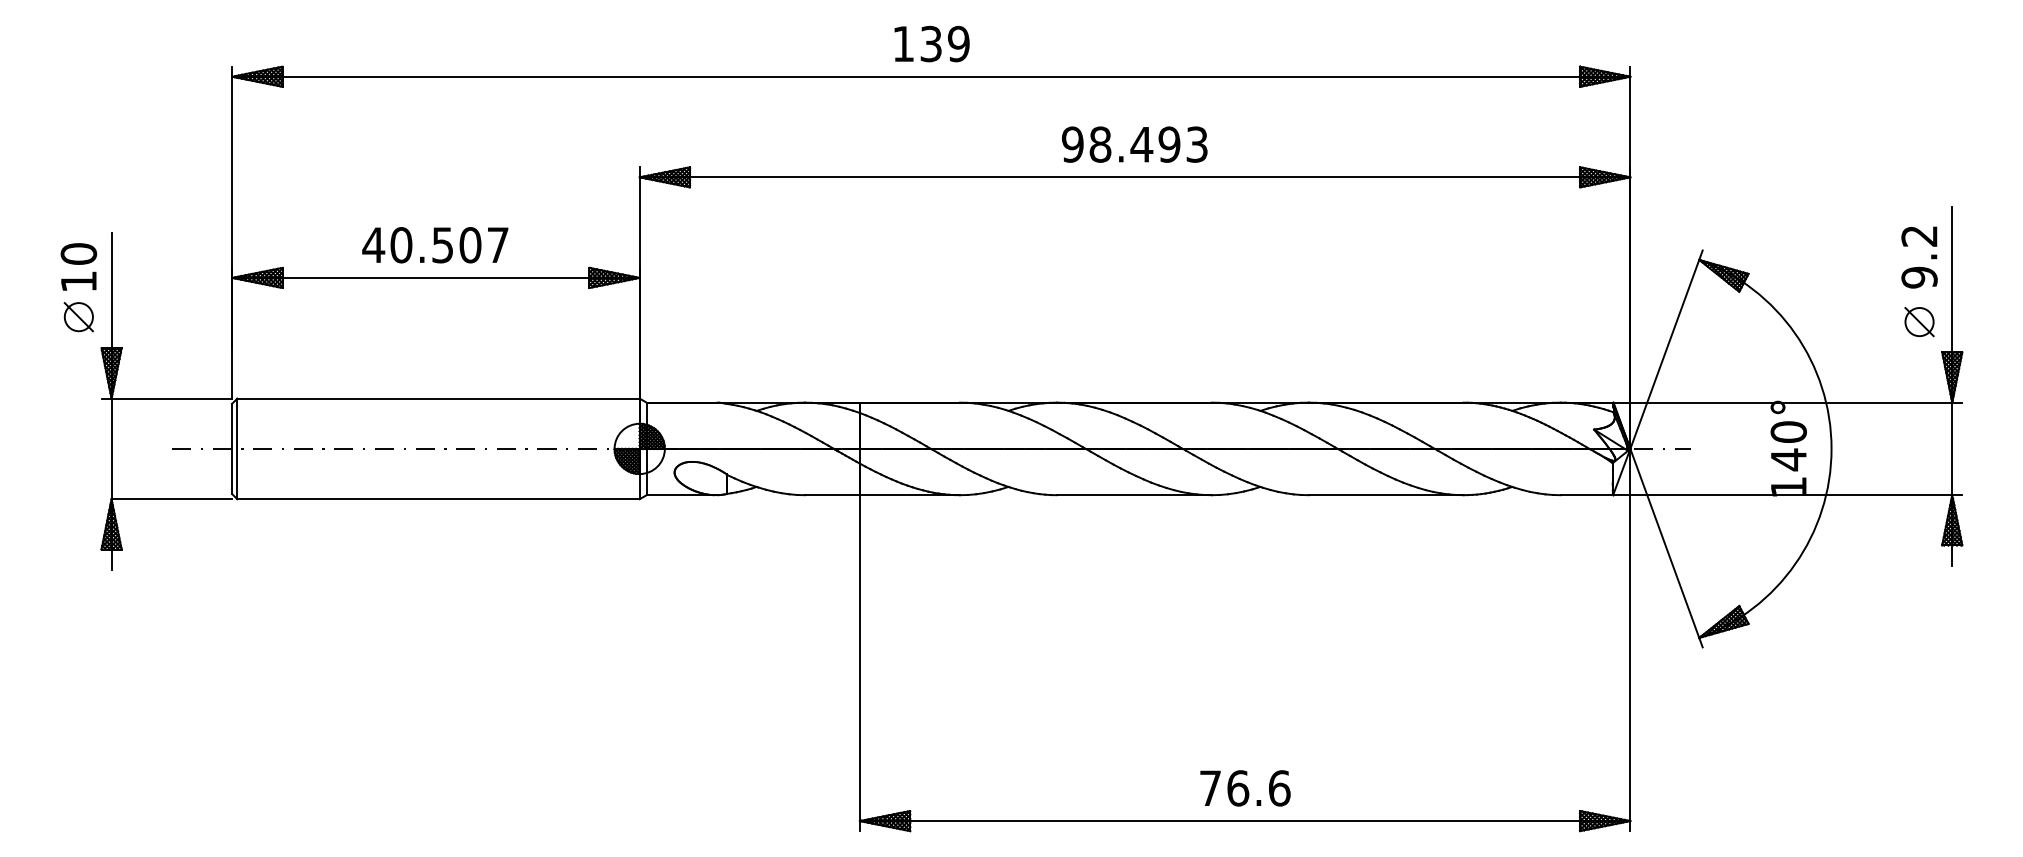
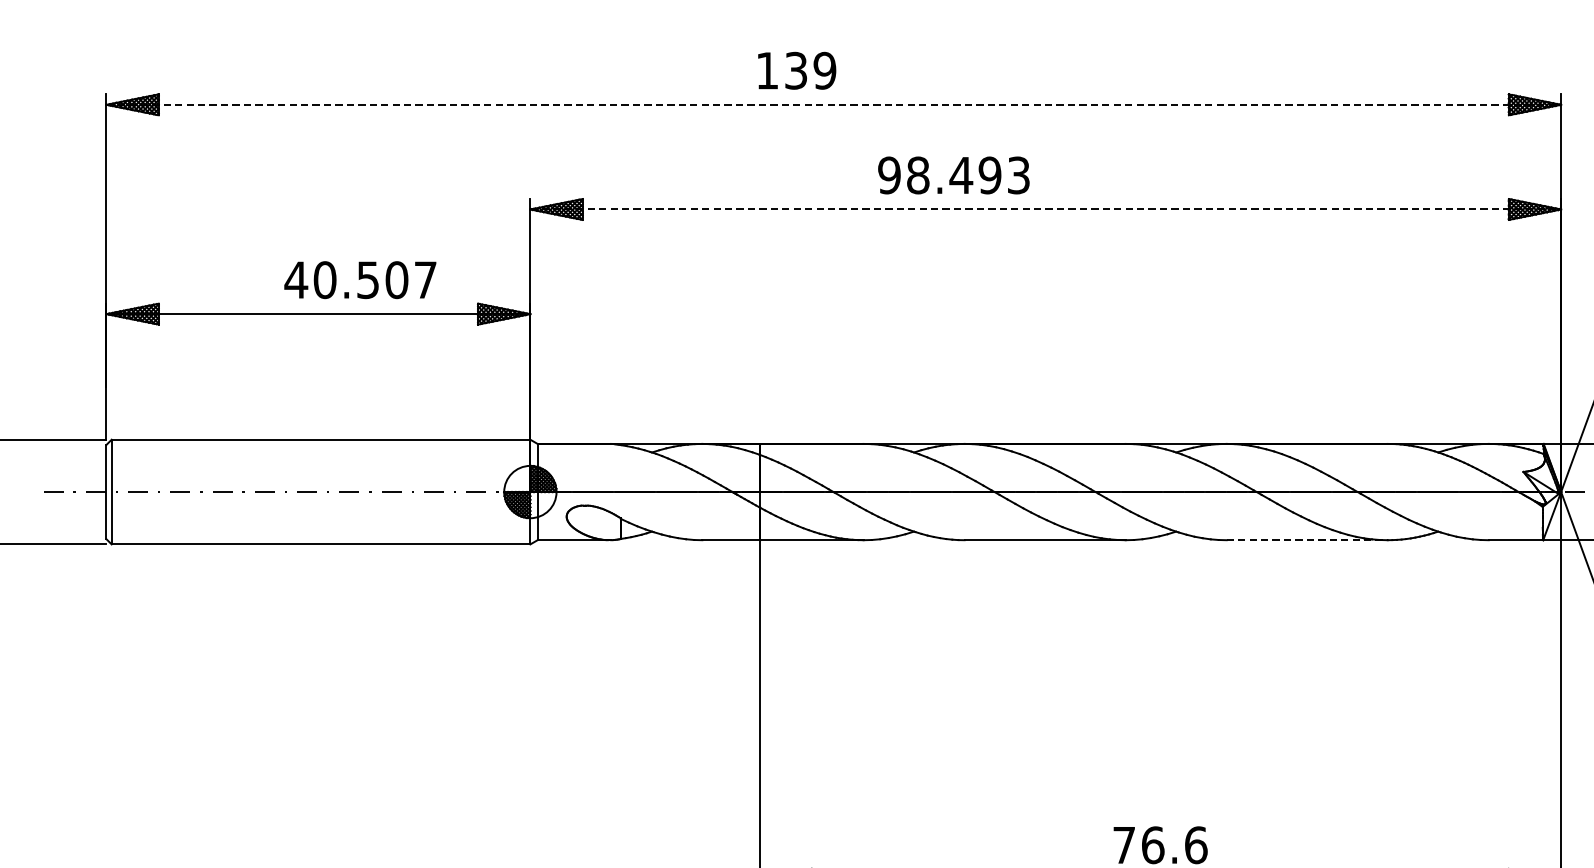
text: (931, 43) -> (796, 70), moved
line: (931, 76) -> (833, 104), solid -> dashed
text: (1134, 144) -> (953, 175), moved
line: (1135, 177) -> (1046, 209), solid -> dashed
text: (435, 245) -> (360, 280), moved
line: (1386, 495) -> (1307, 540), solid -> dashed

